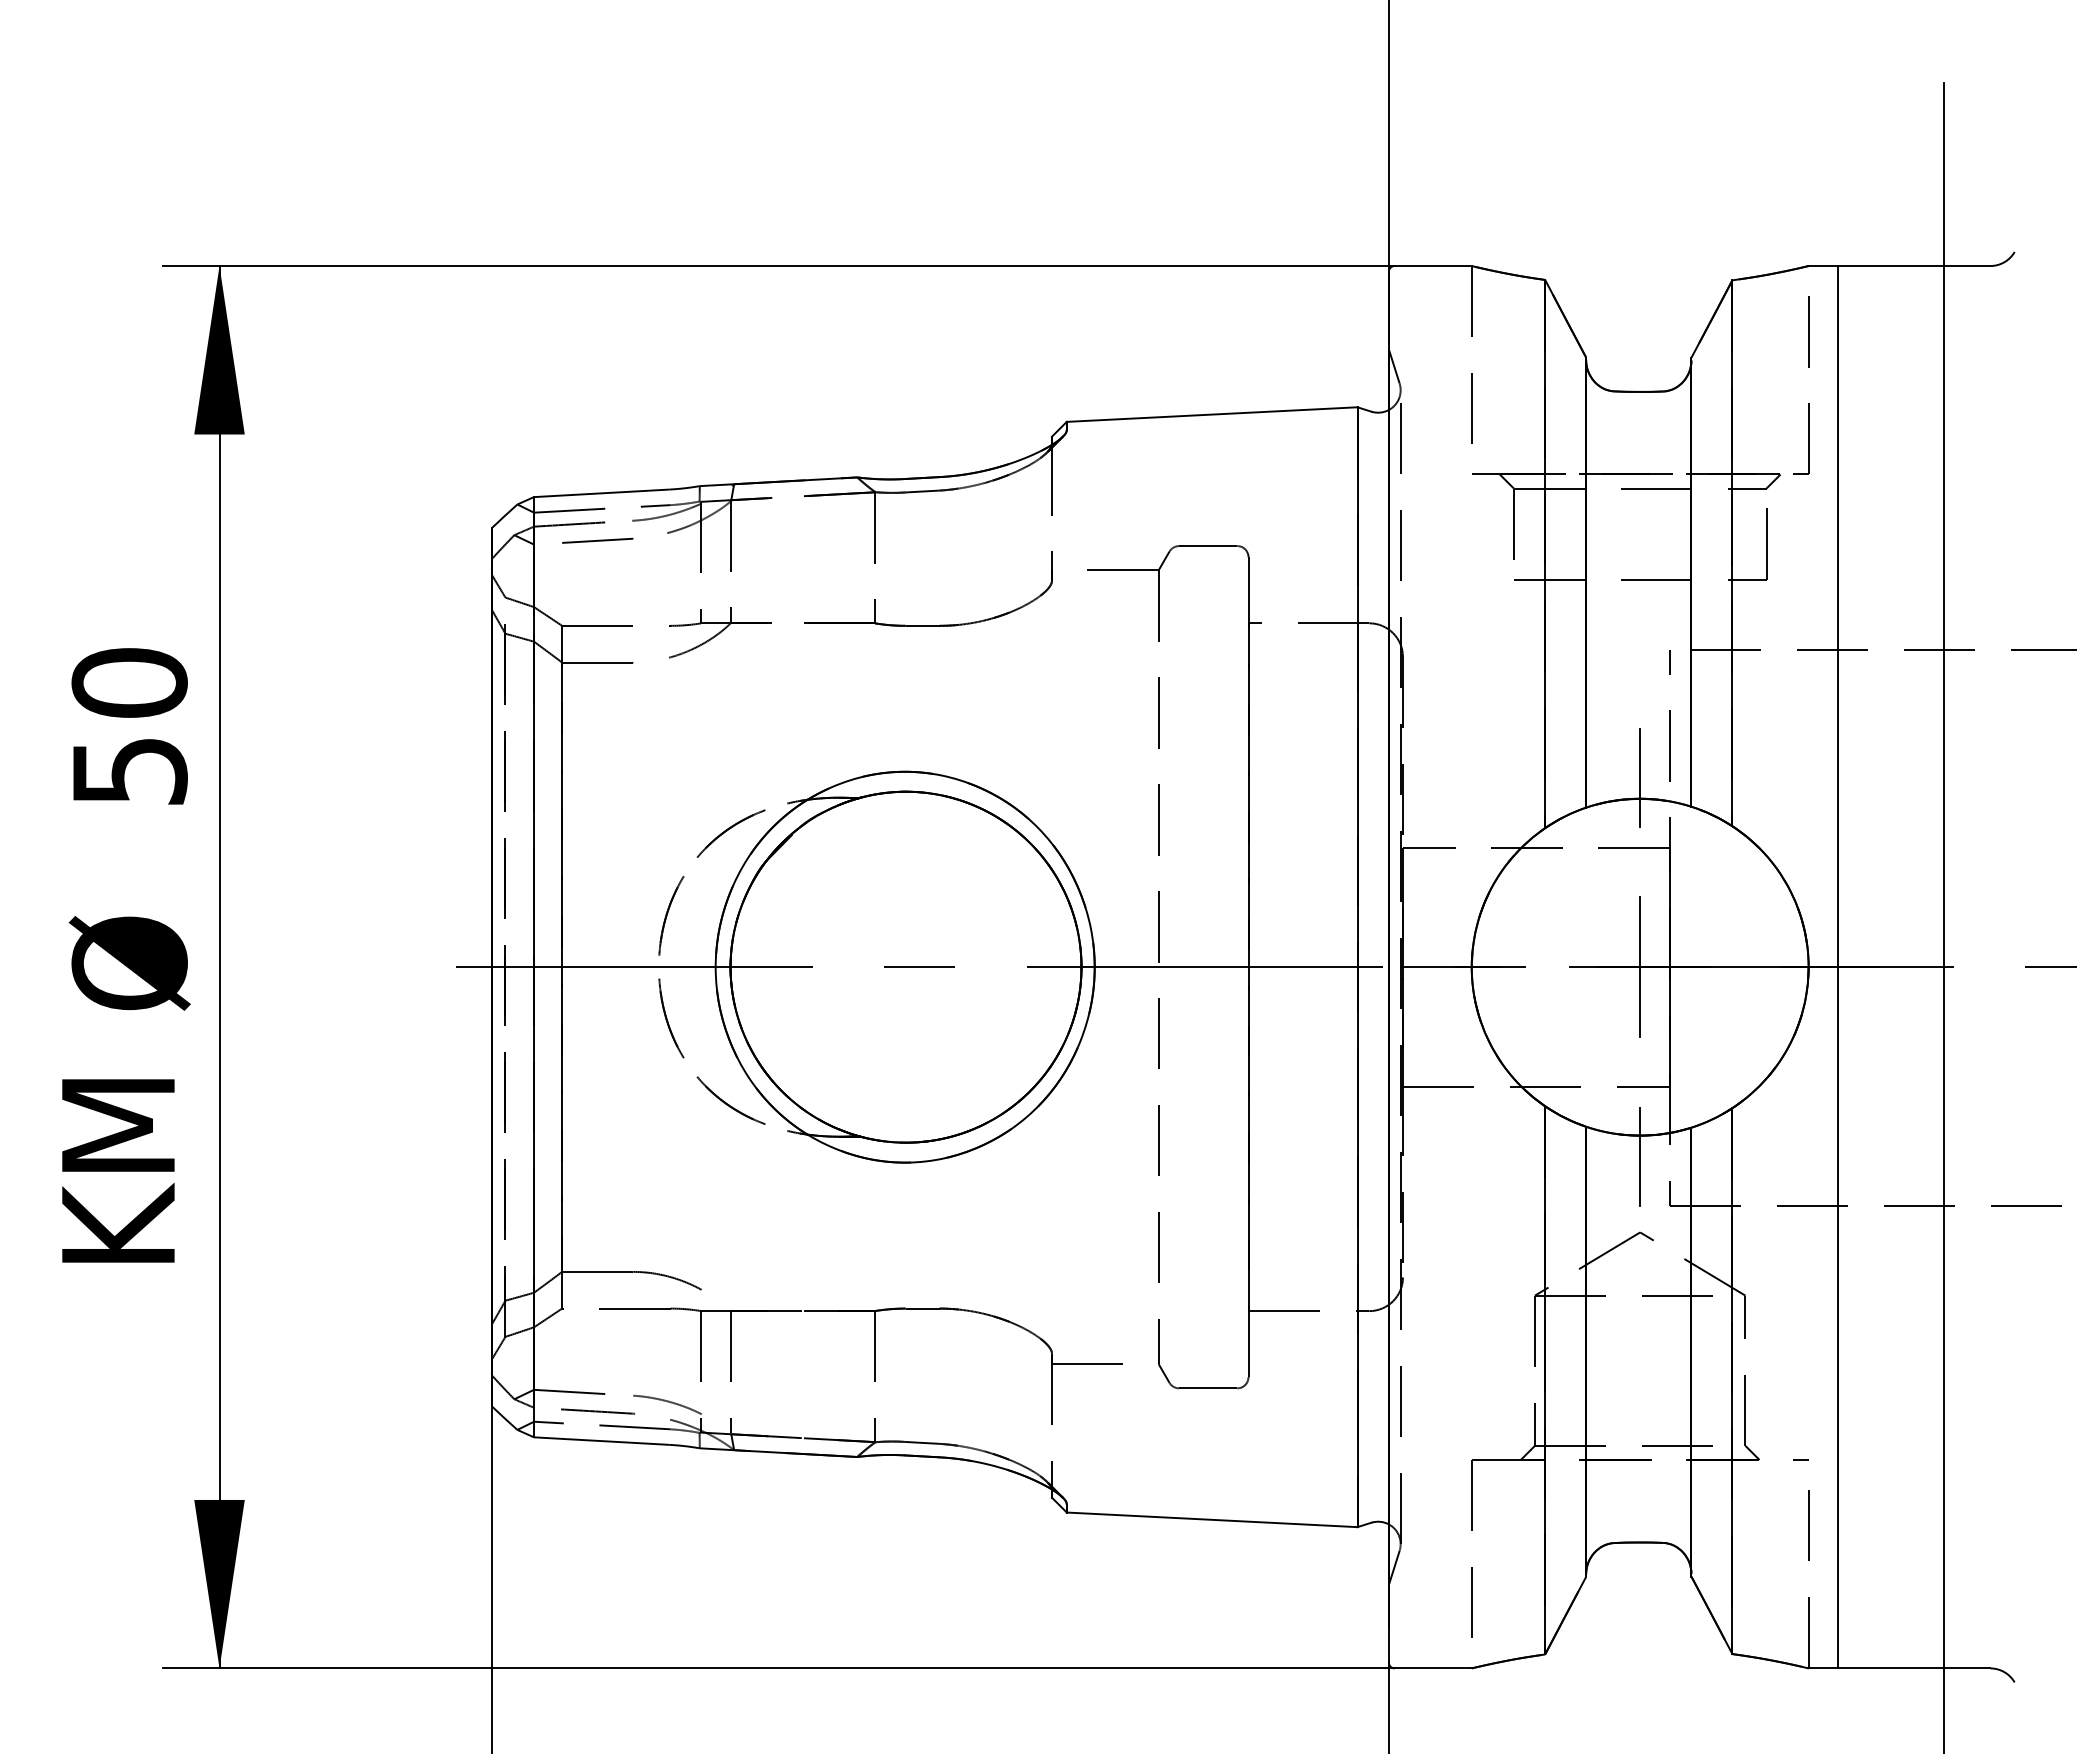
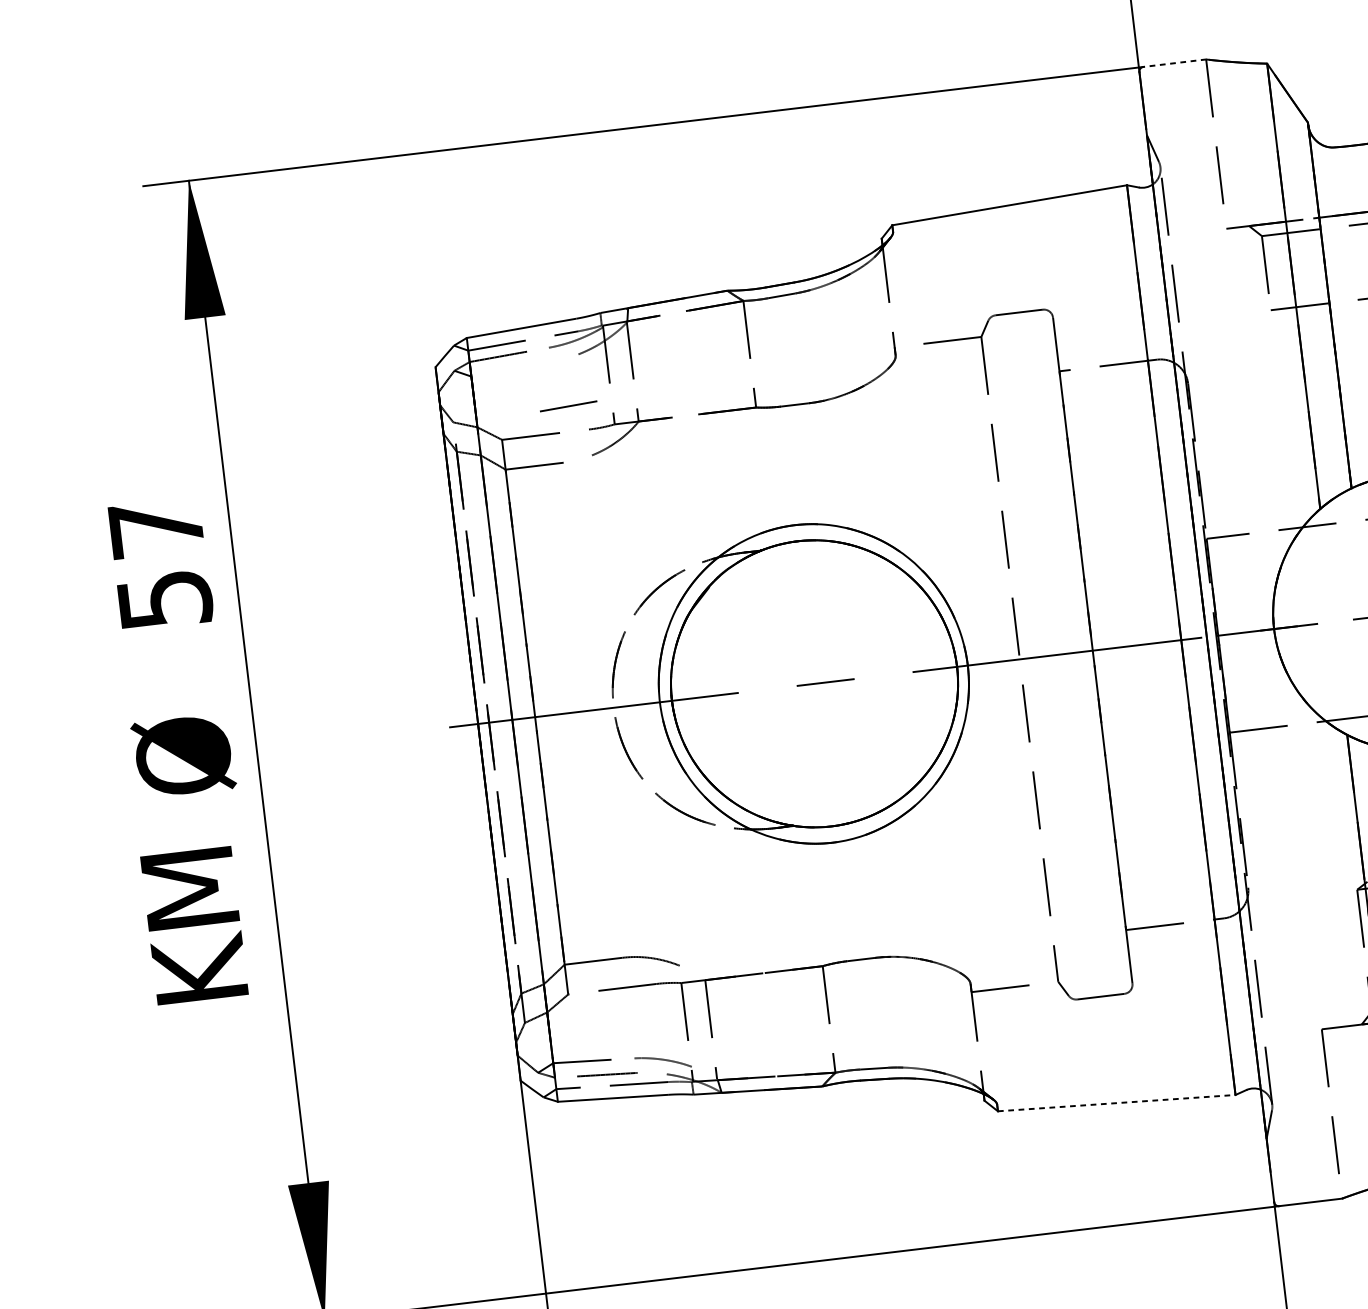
line: (1433, 266) -> (1175, 63), solid -> dashed
line: (597, 540) -> (568, 406), moved
text: (129, 682) -> (156, 527), 50 -> 57
line: (1212, 1519) -> (1116, 1102), solid -> dashed

